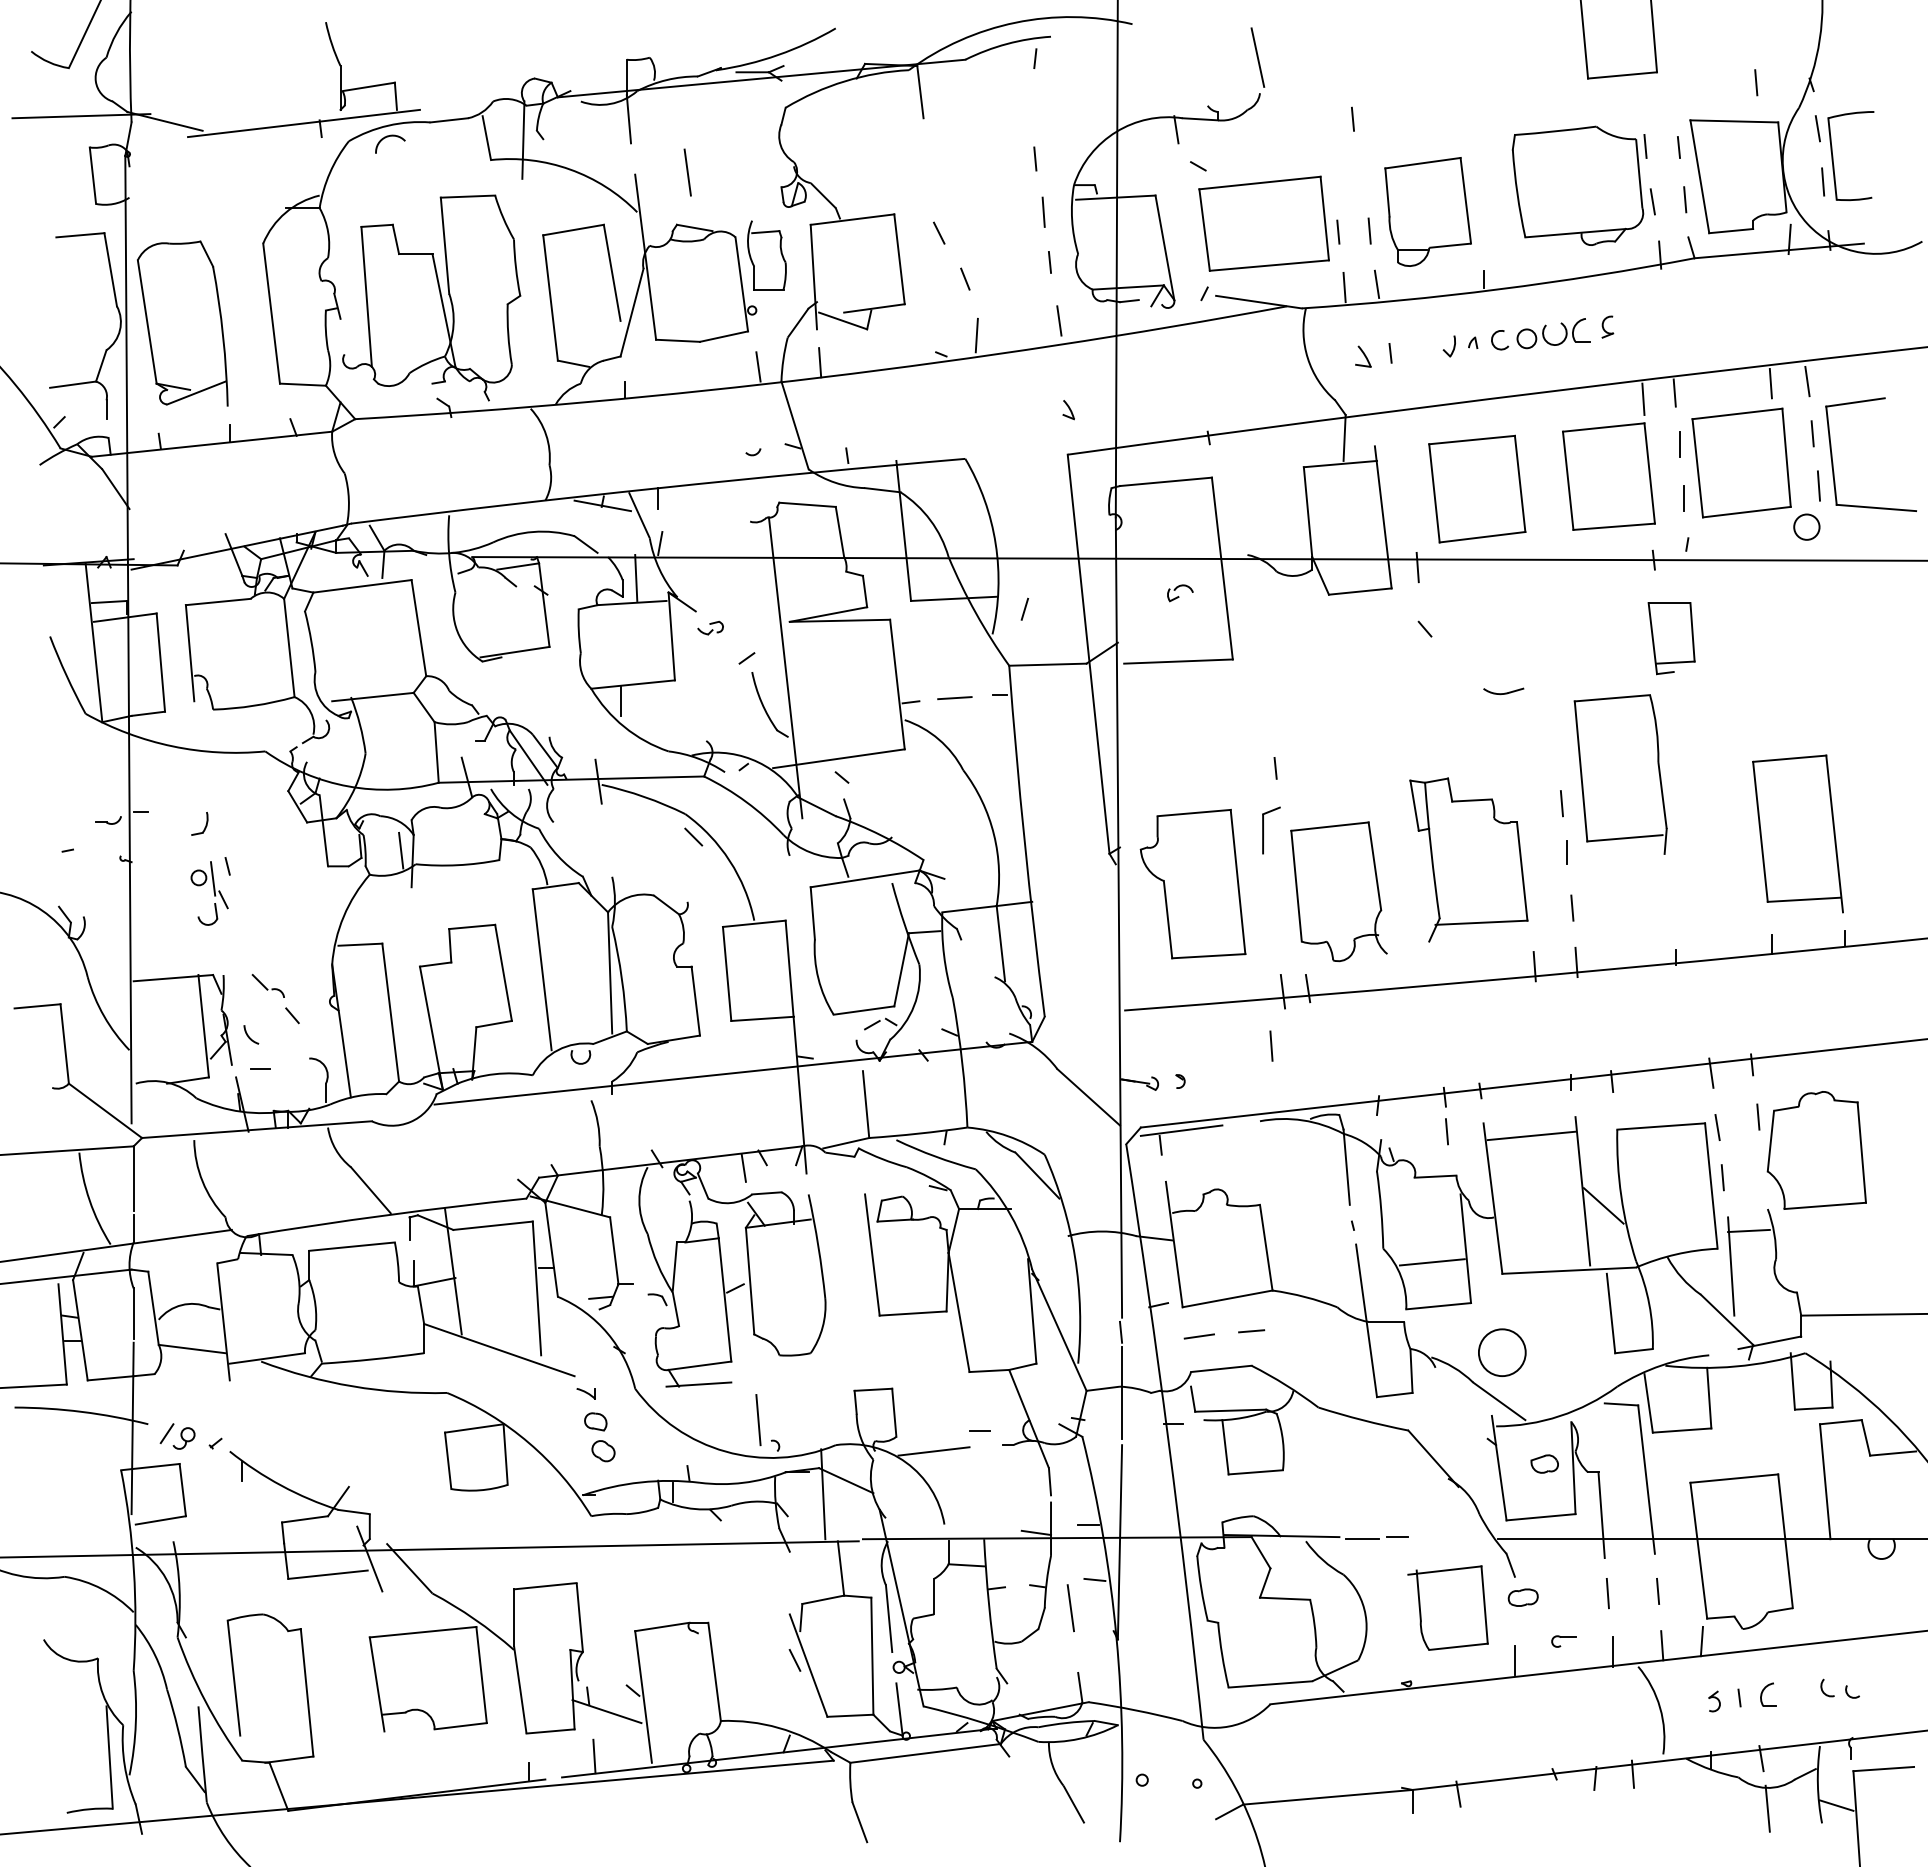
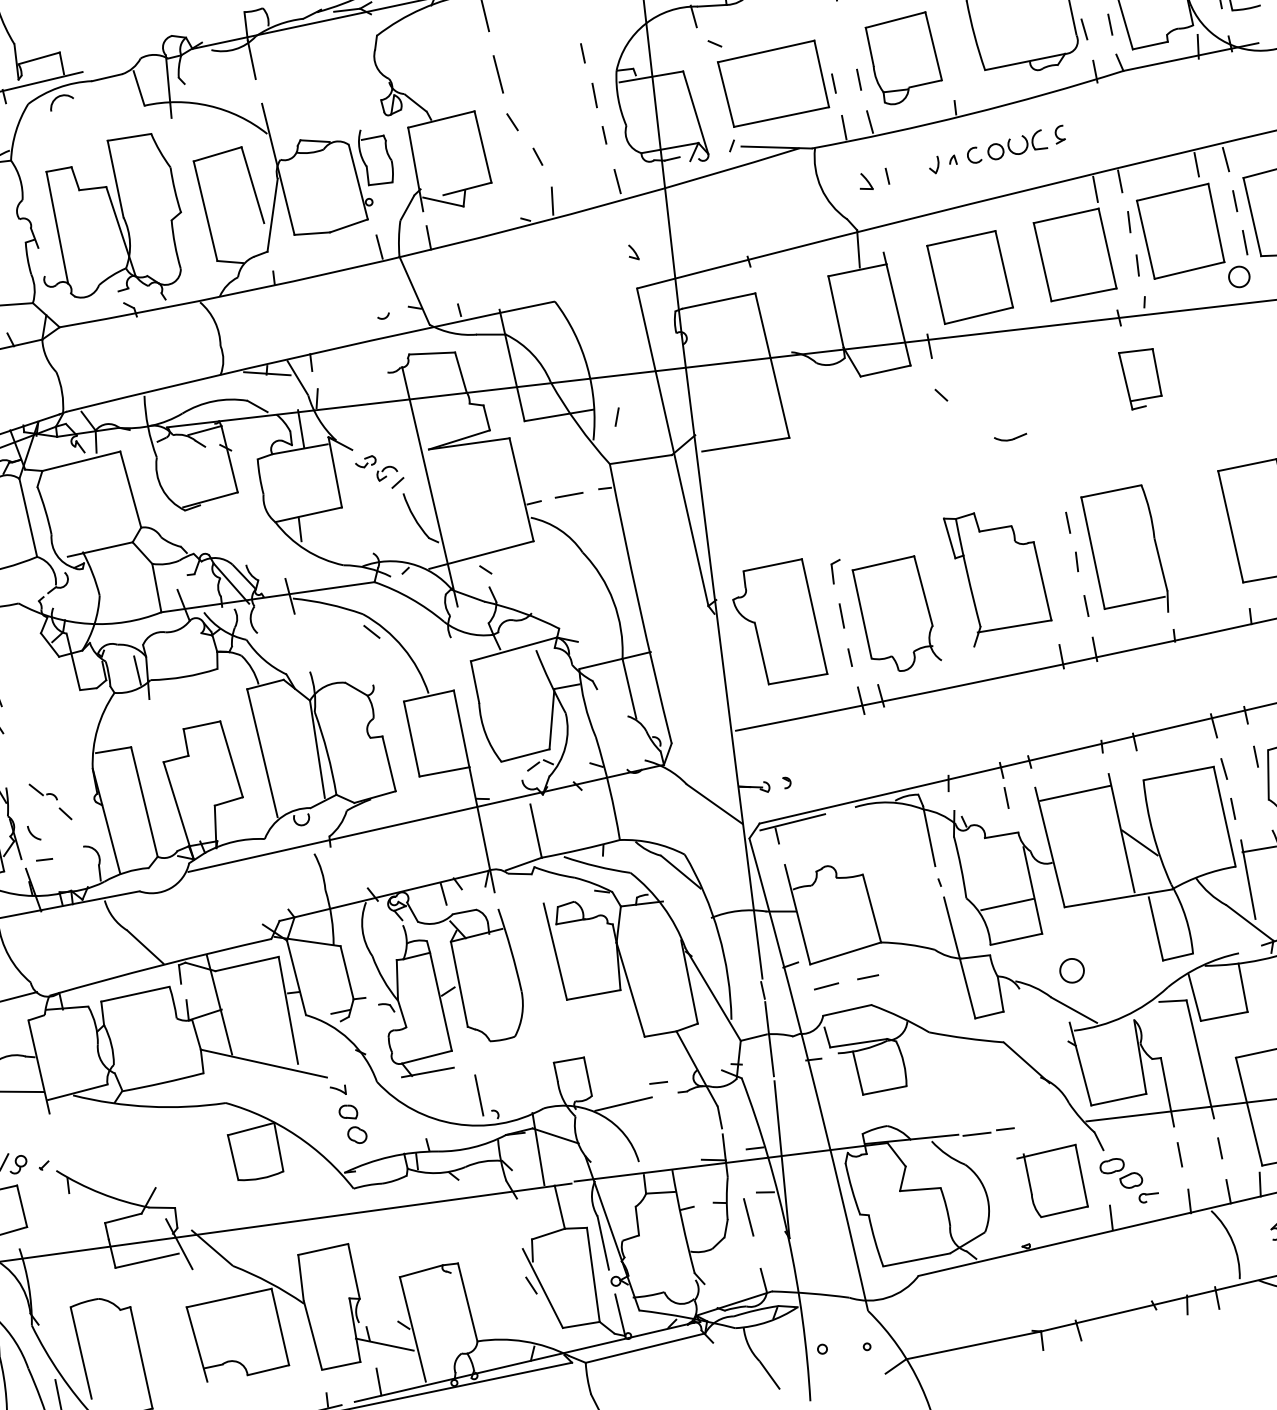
line: (687, 172) -> (498, 74), moved
part: (1180, 593) -> (387, 473), moved
line: (1275, 768) -> (850, 657), moved
part: (1582, 774) -> (1094, 555), moved
part: (1271, 830) -> (836, 571), size x0.62
line: (1271, 1045) -> (841, 615), moved
circle: (1501, 1352) -> (1071, 970), size x0.62
part: (1544, 1463) -> (1131, 1180), moved

